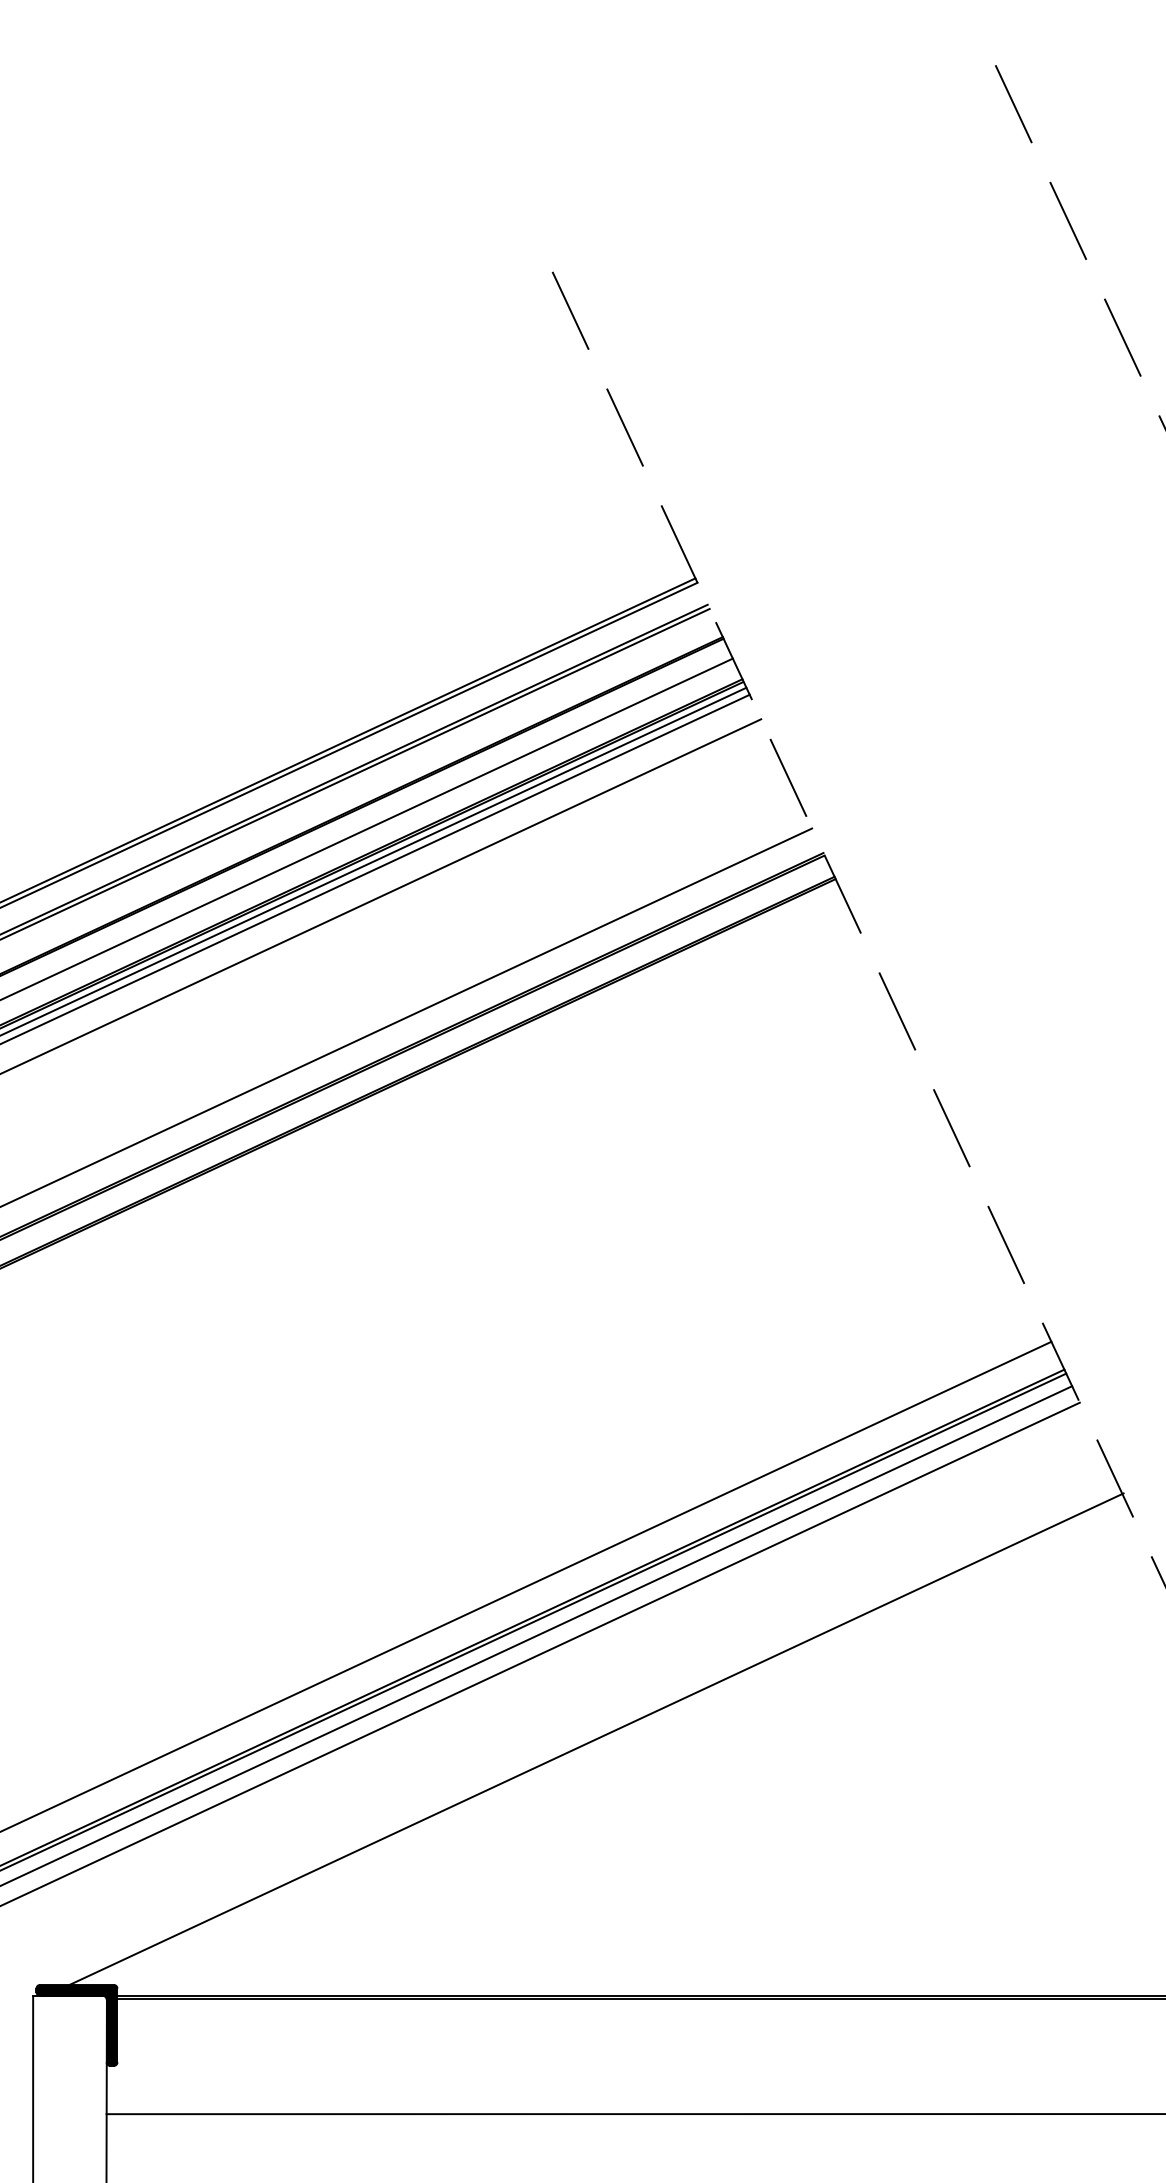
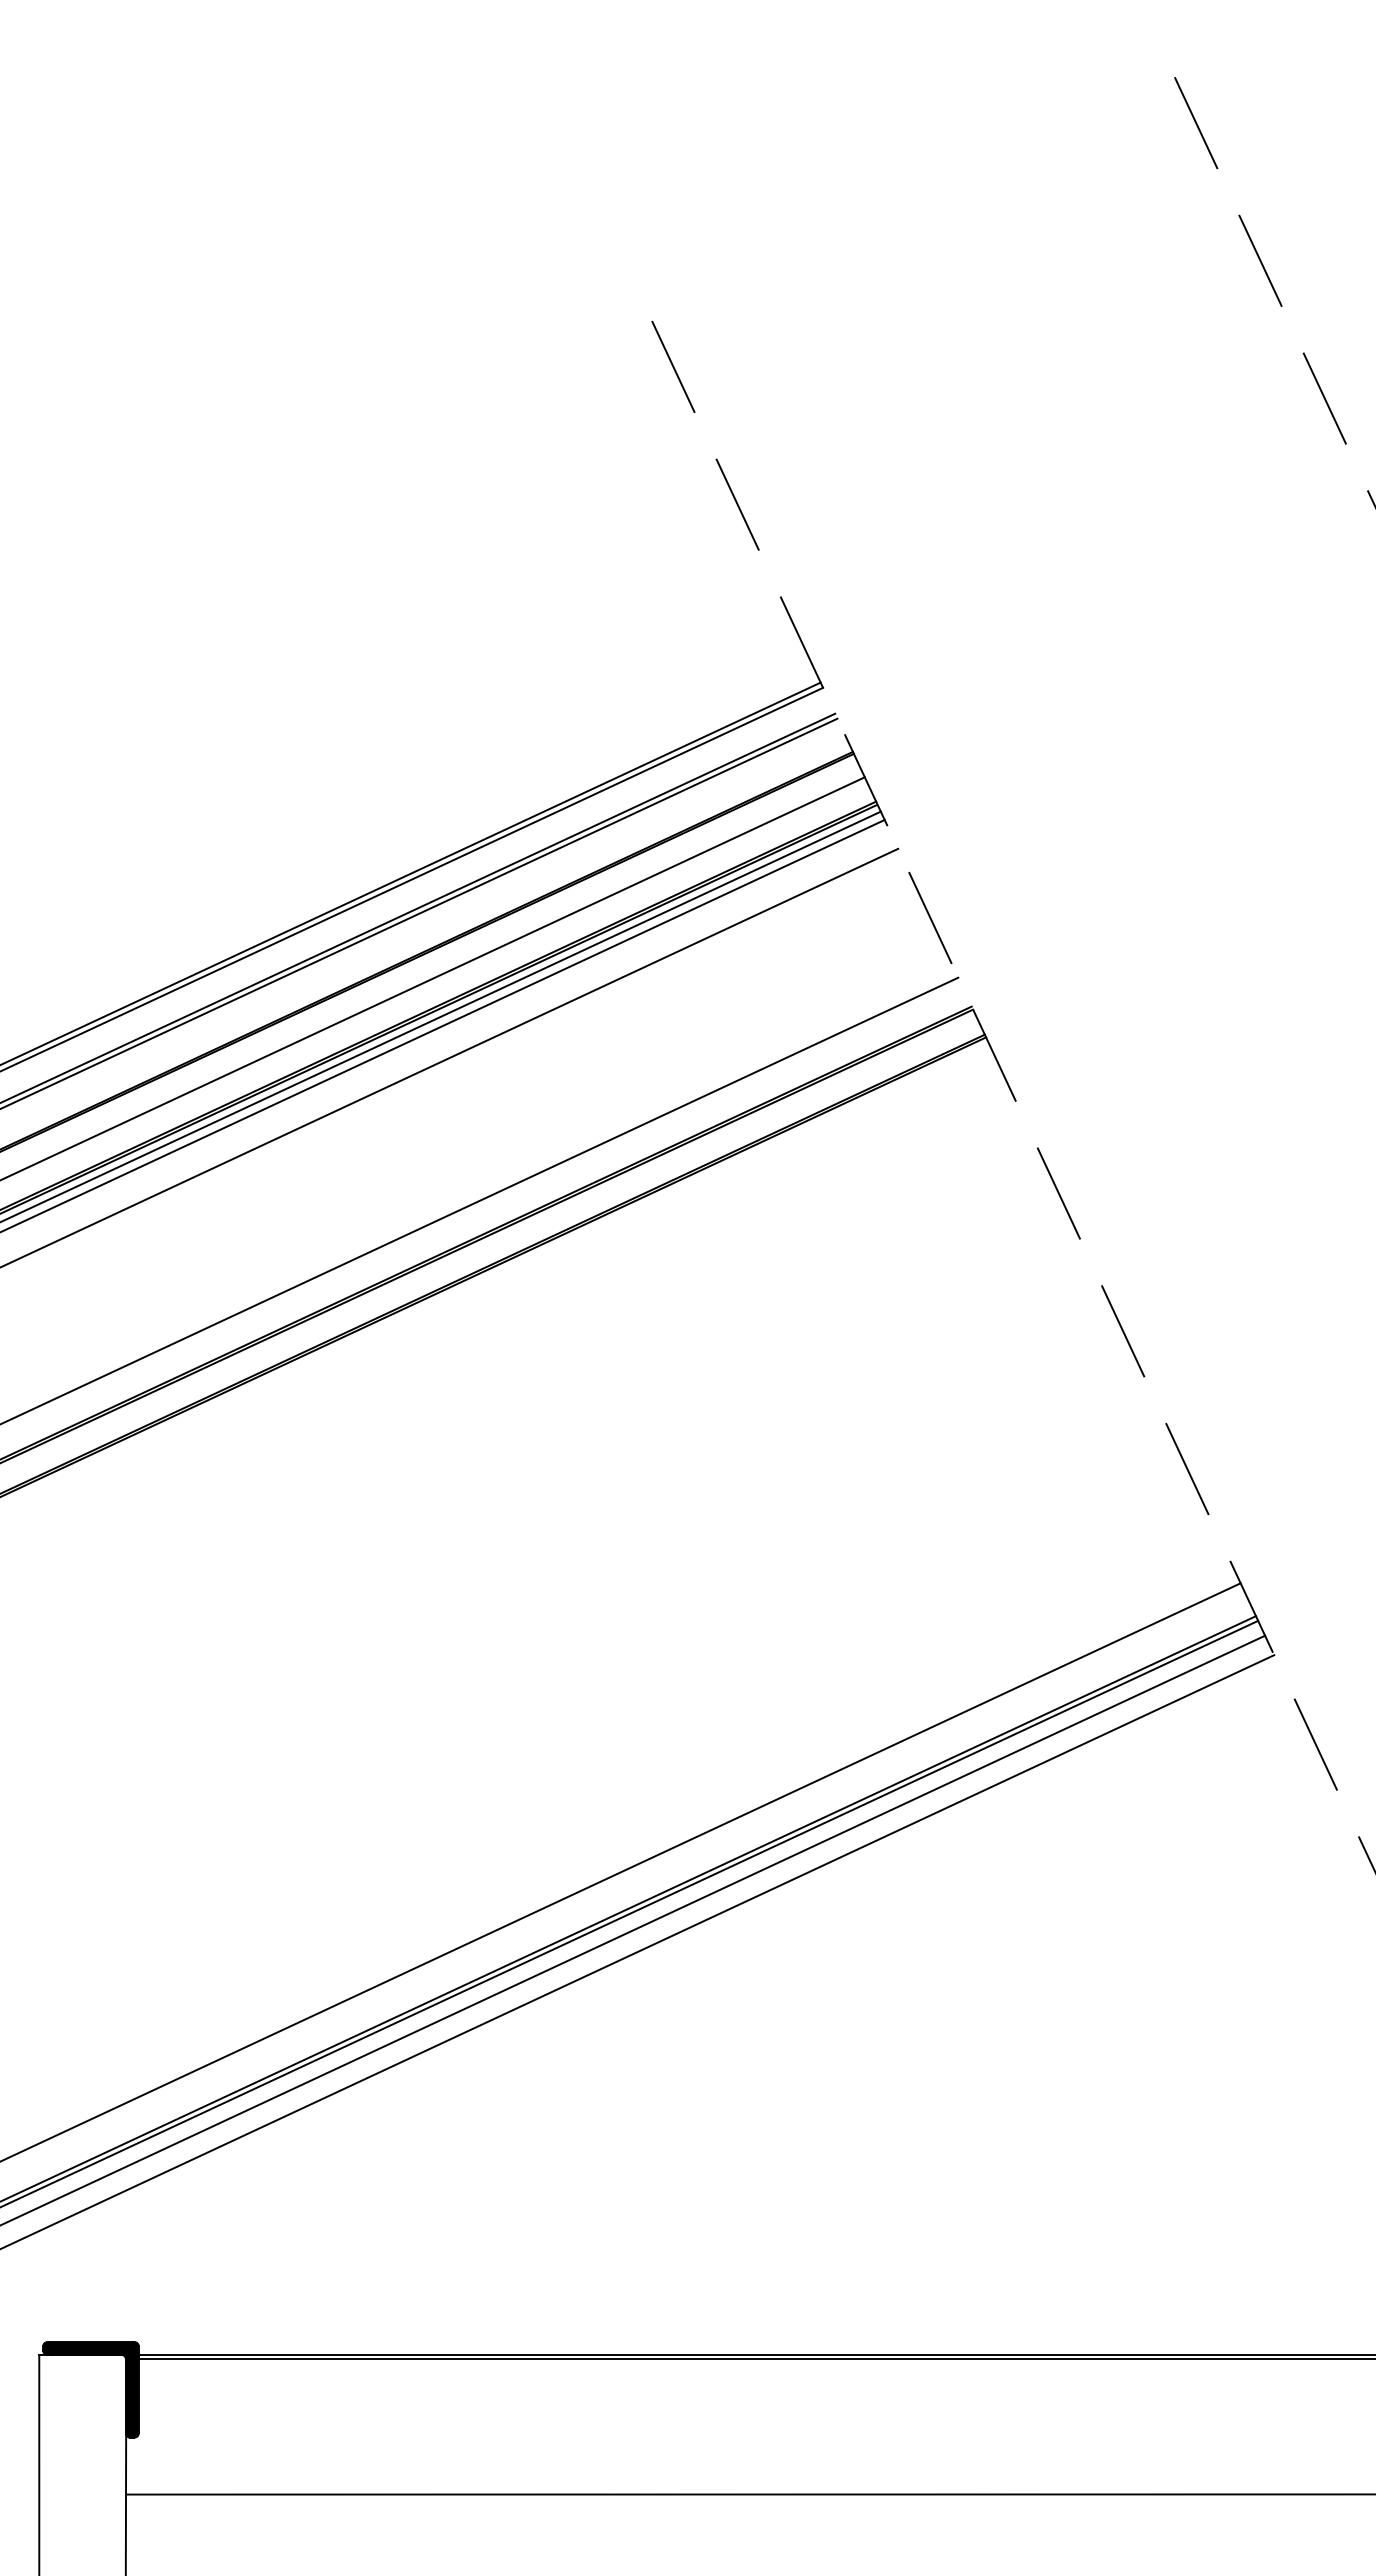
line: (584, 1744) -> (689, 2058), removed

